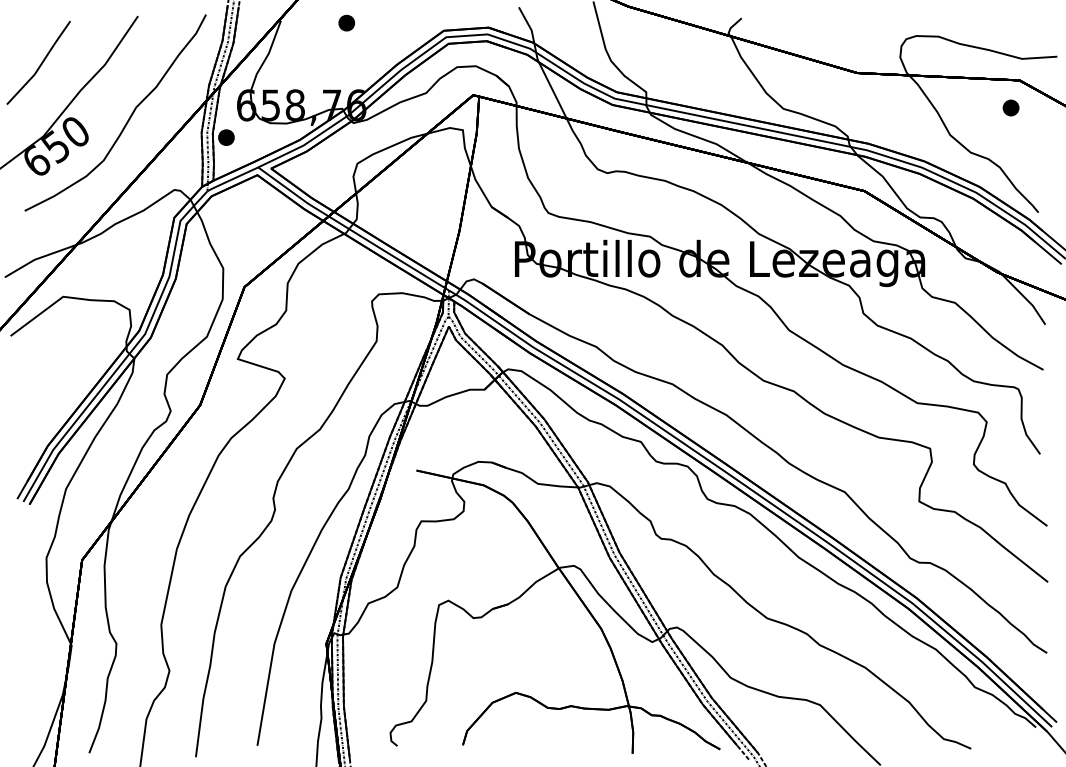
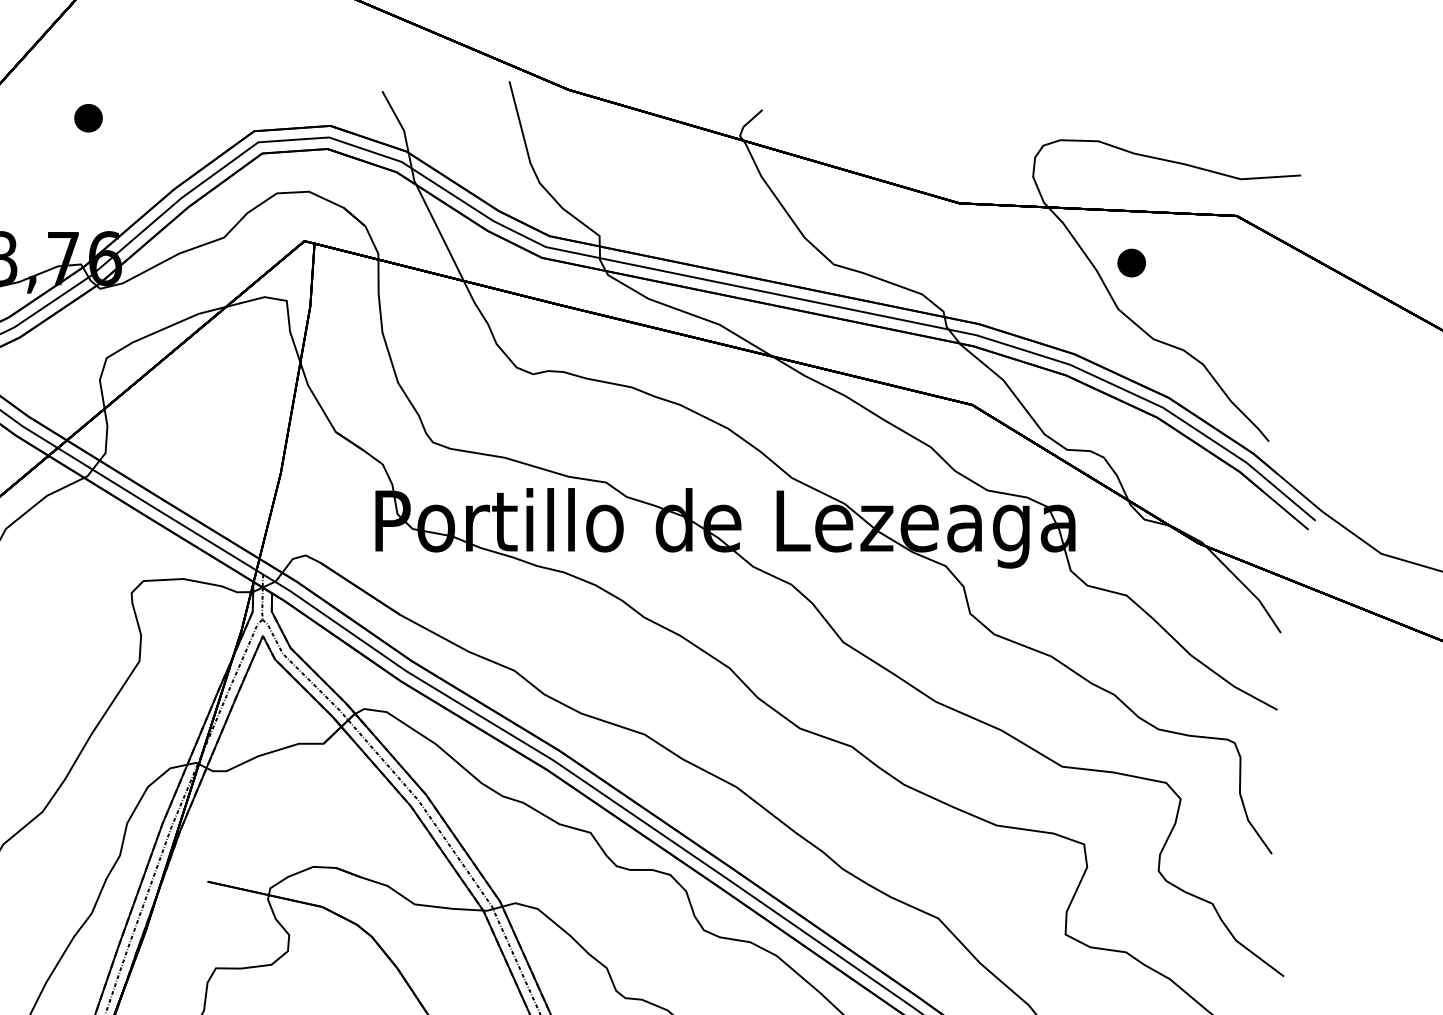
part: (1010, 107) -> (1130, 262), moved

